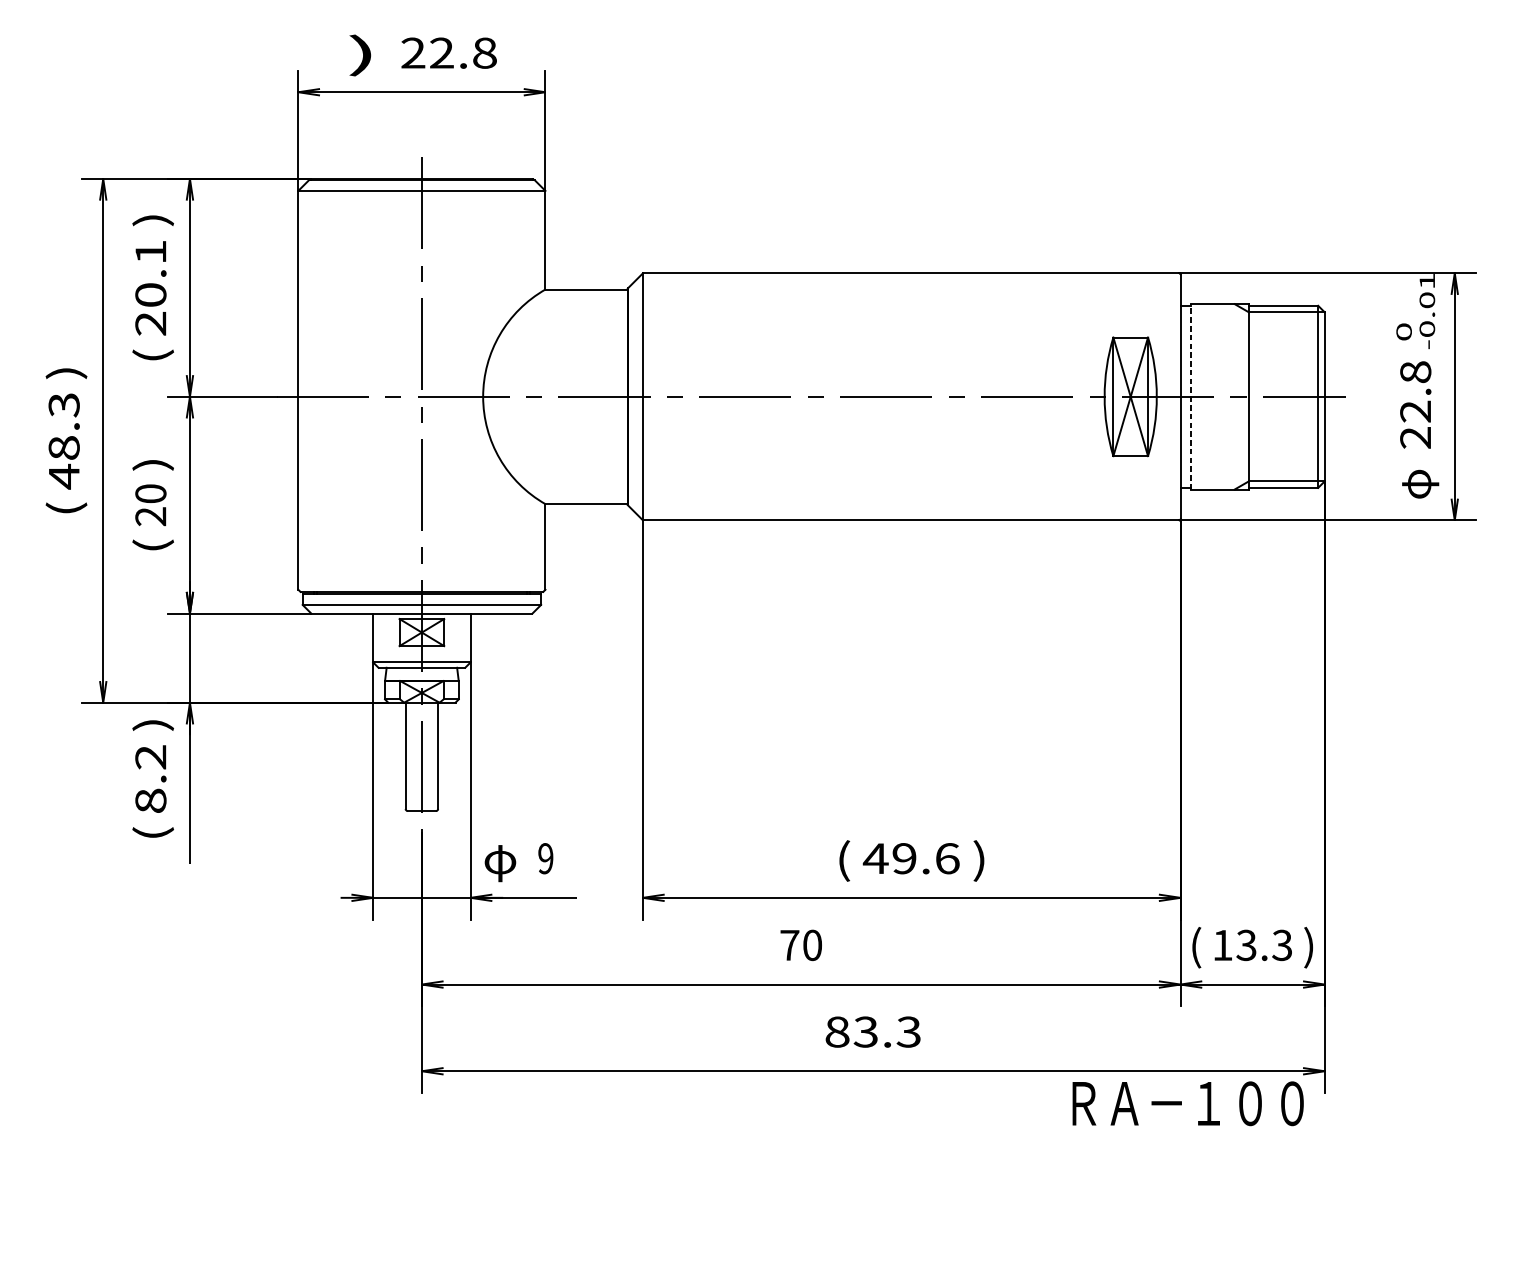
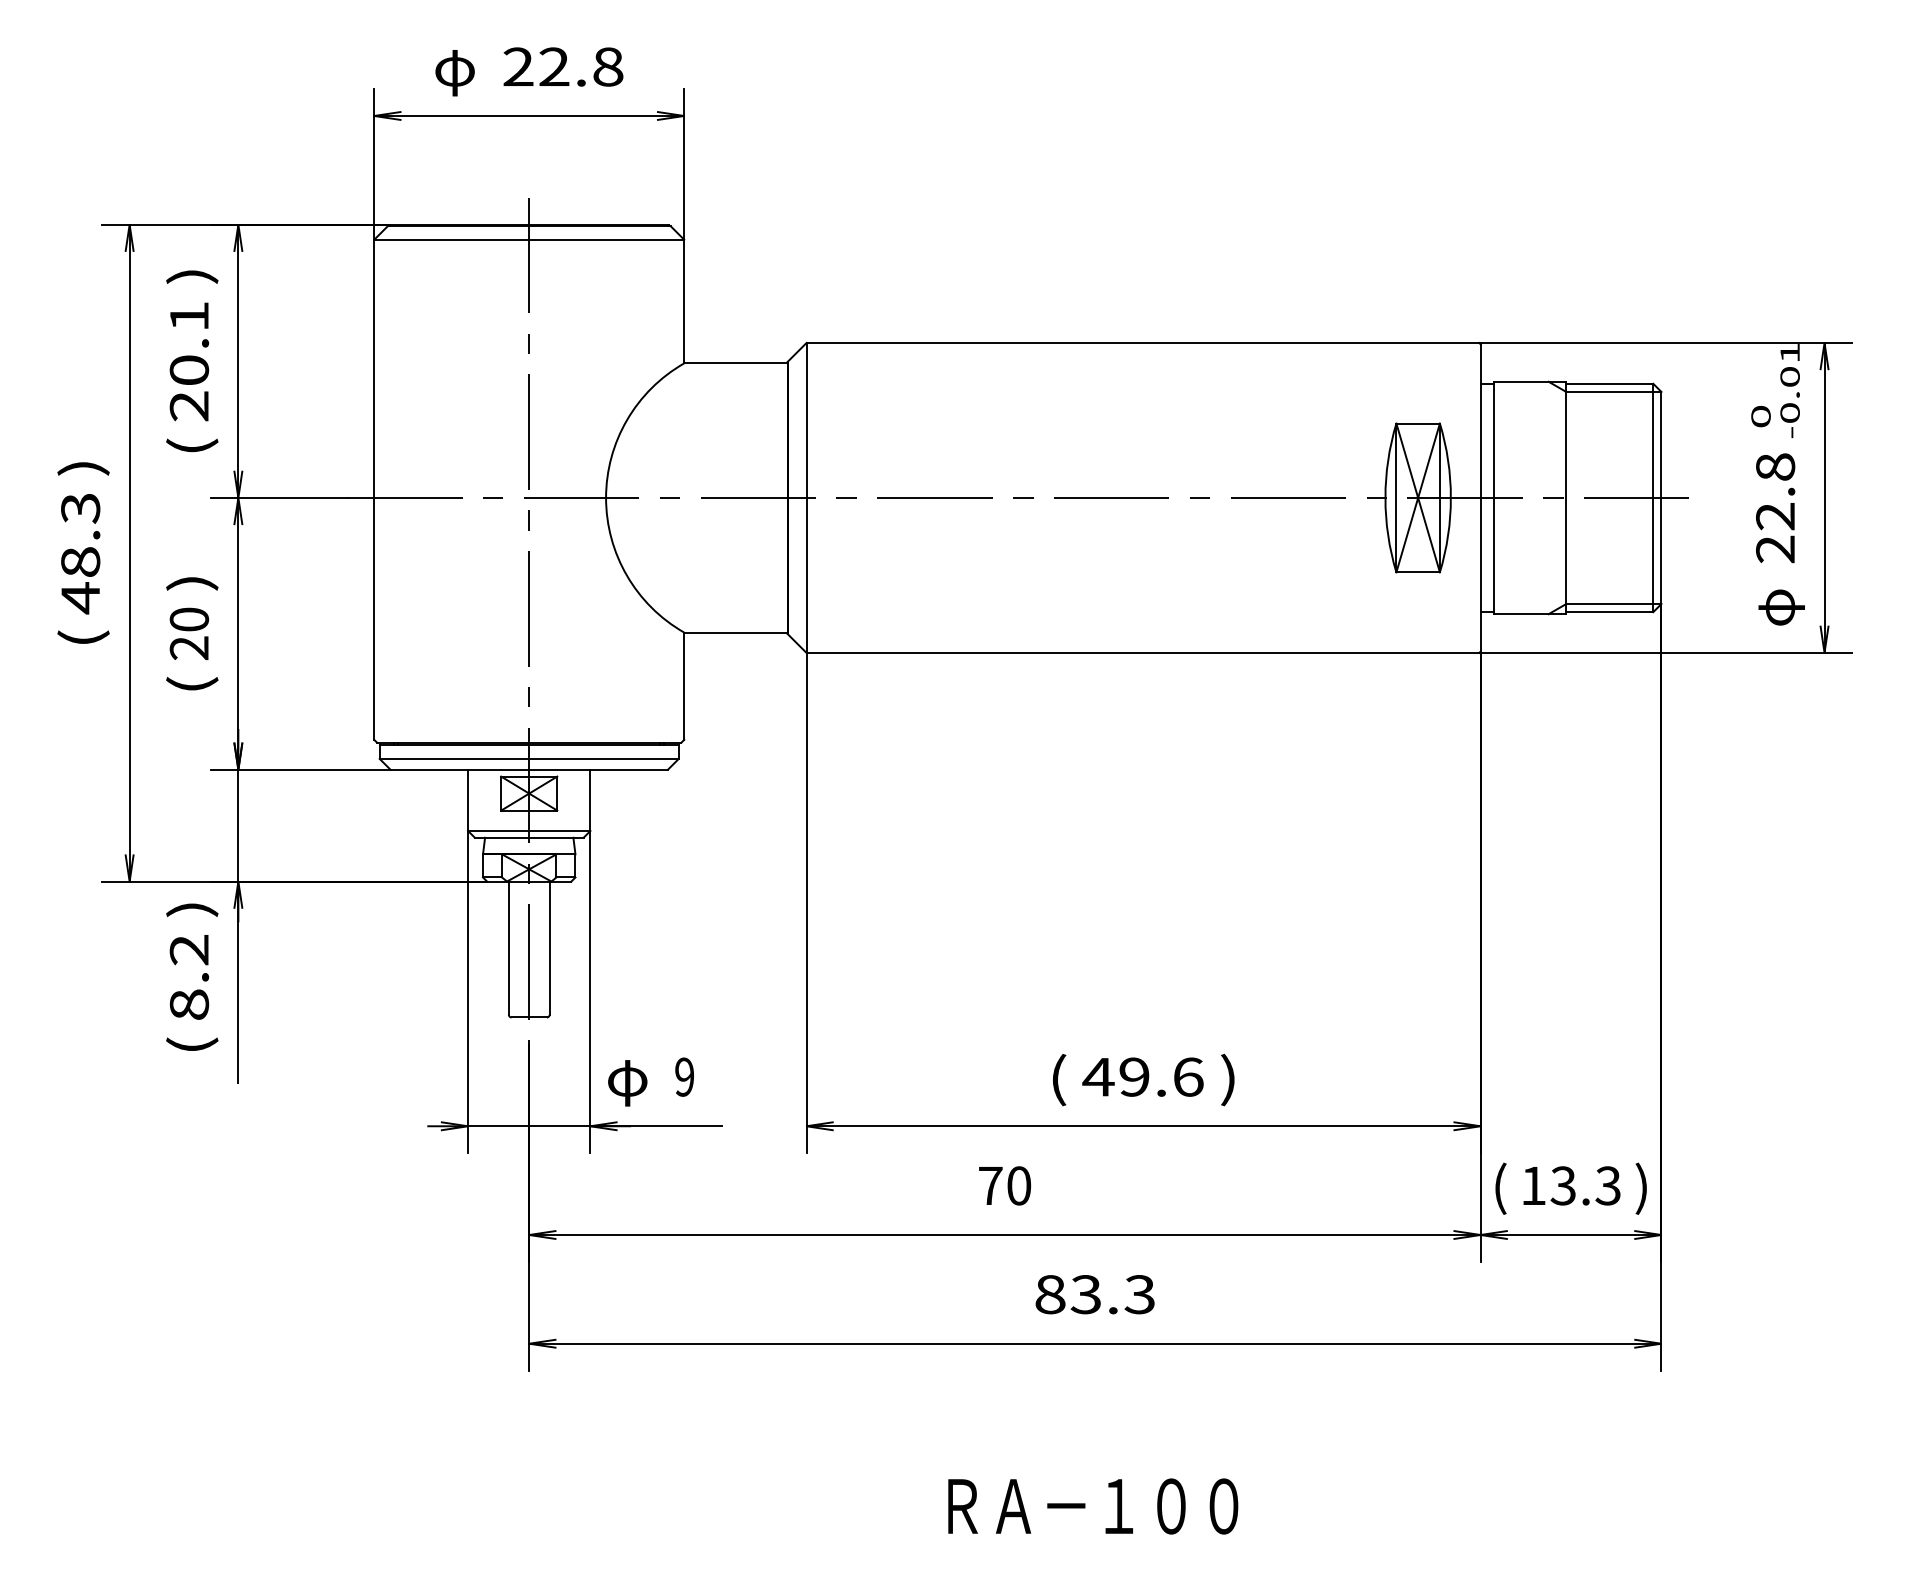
text: (362, 55) -> (454, 69), ) -> φ
line: (1191, 396) -> (1494, 497), dashed -> solid
text: (1188, 1103) -> (1093, 1506), moved

